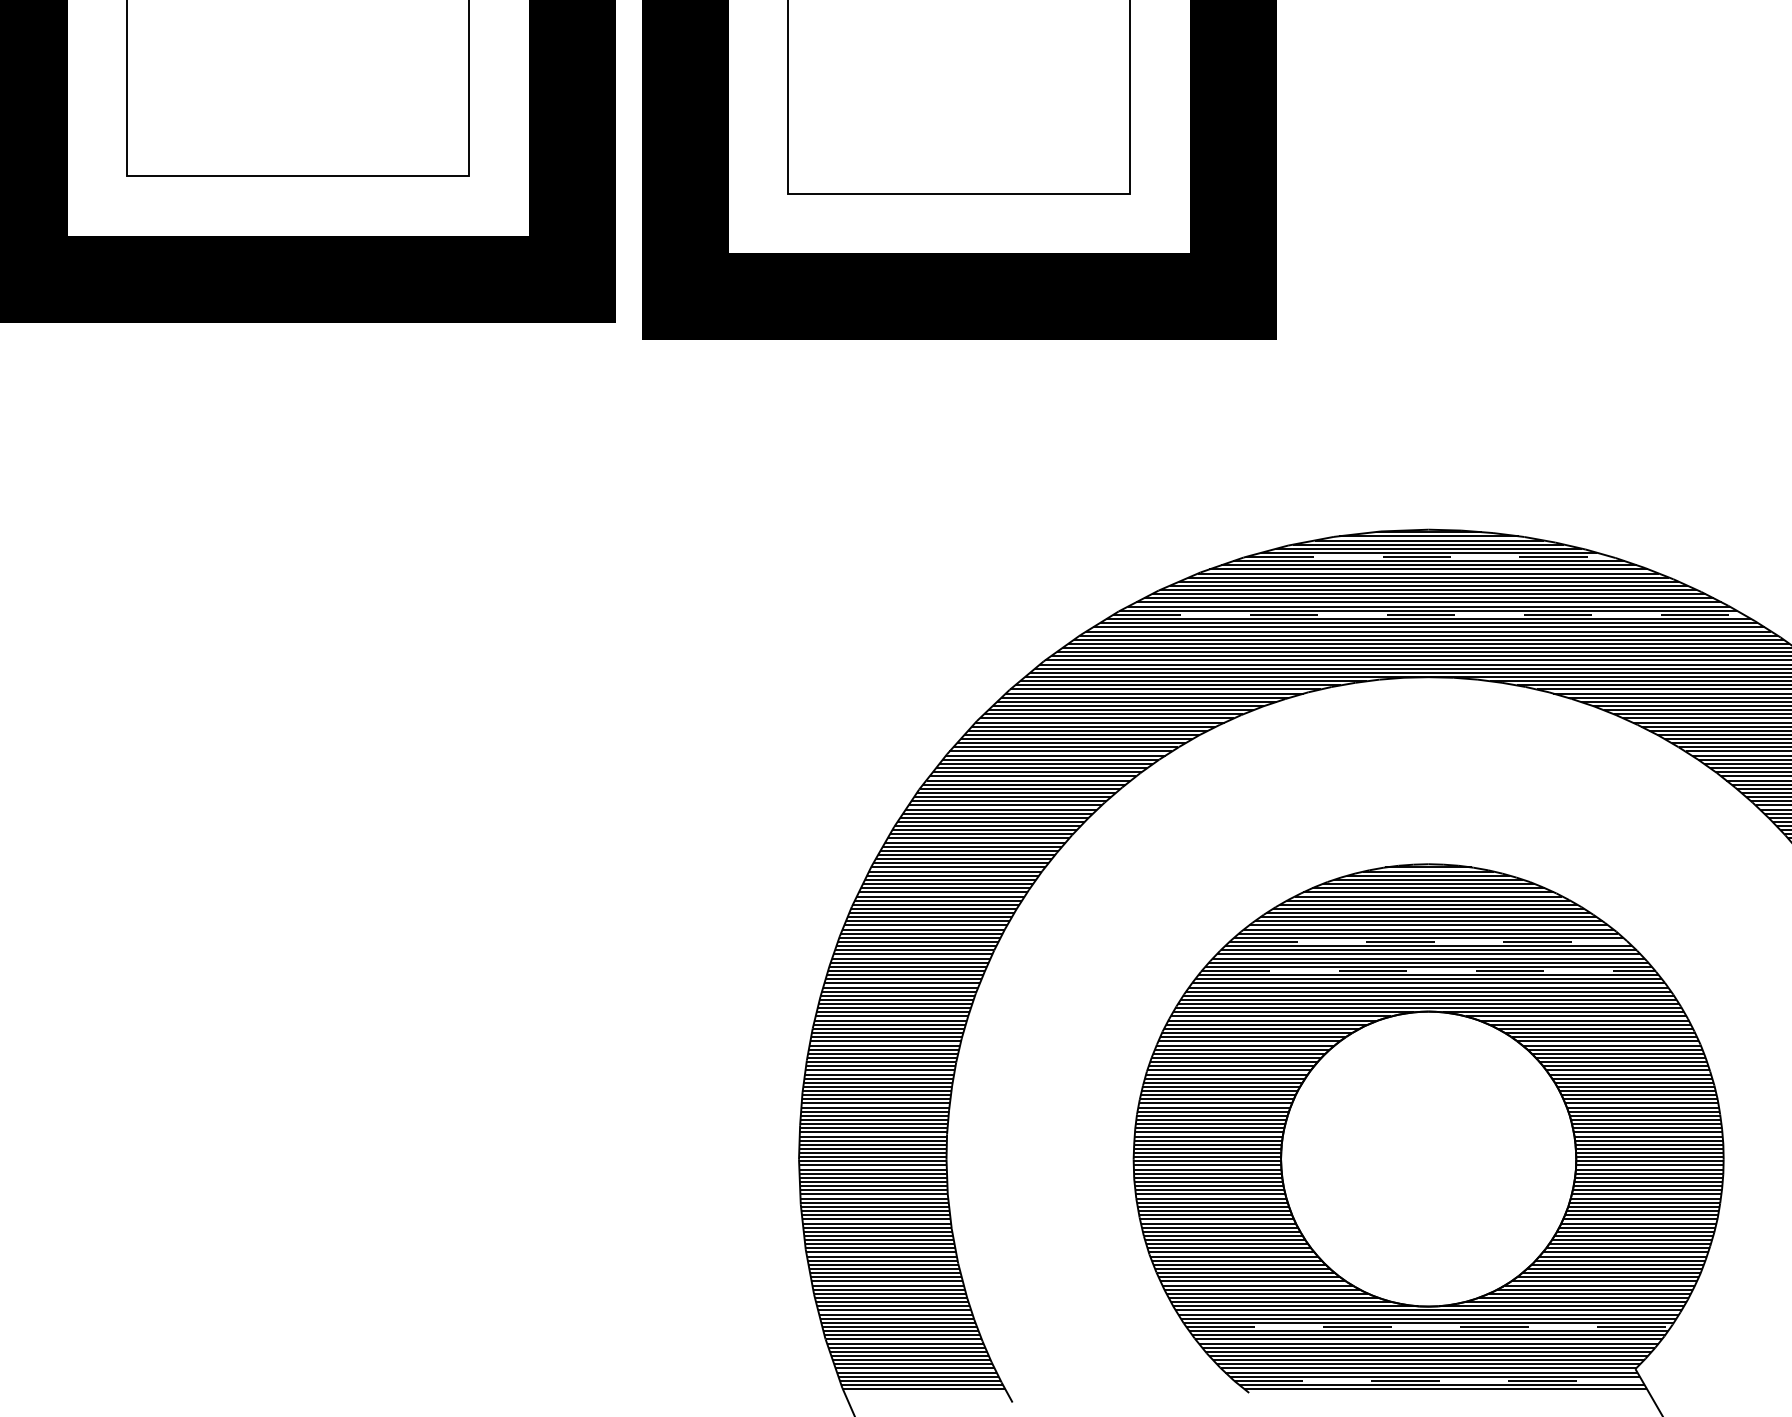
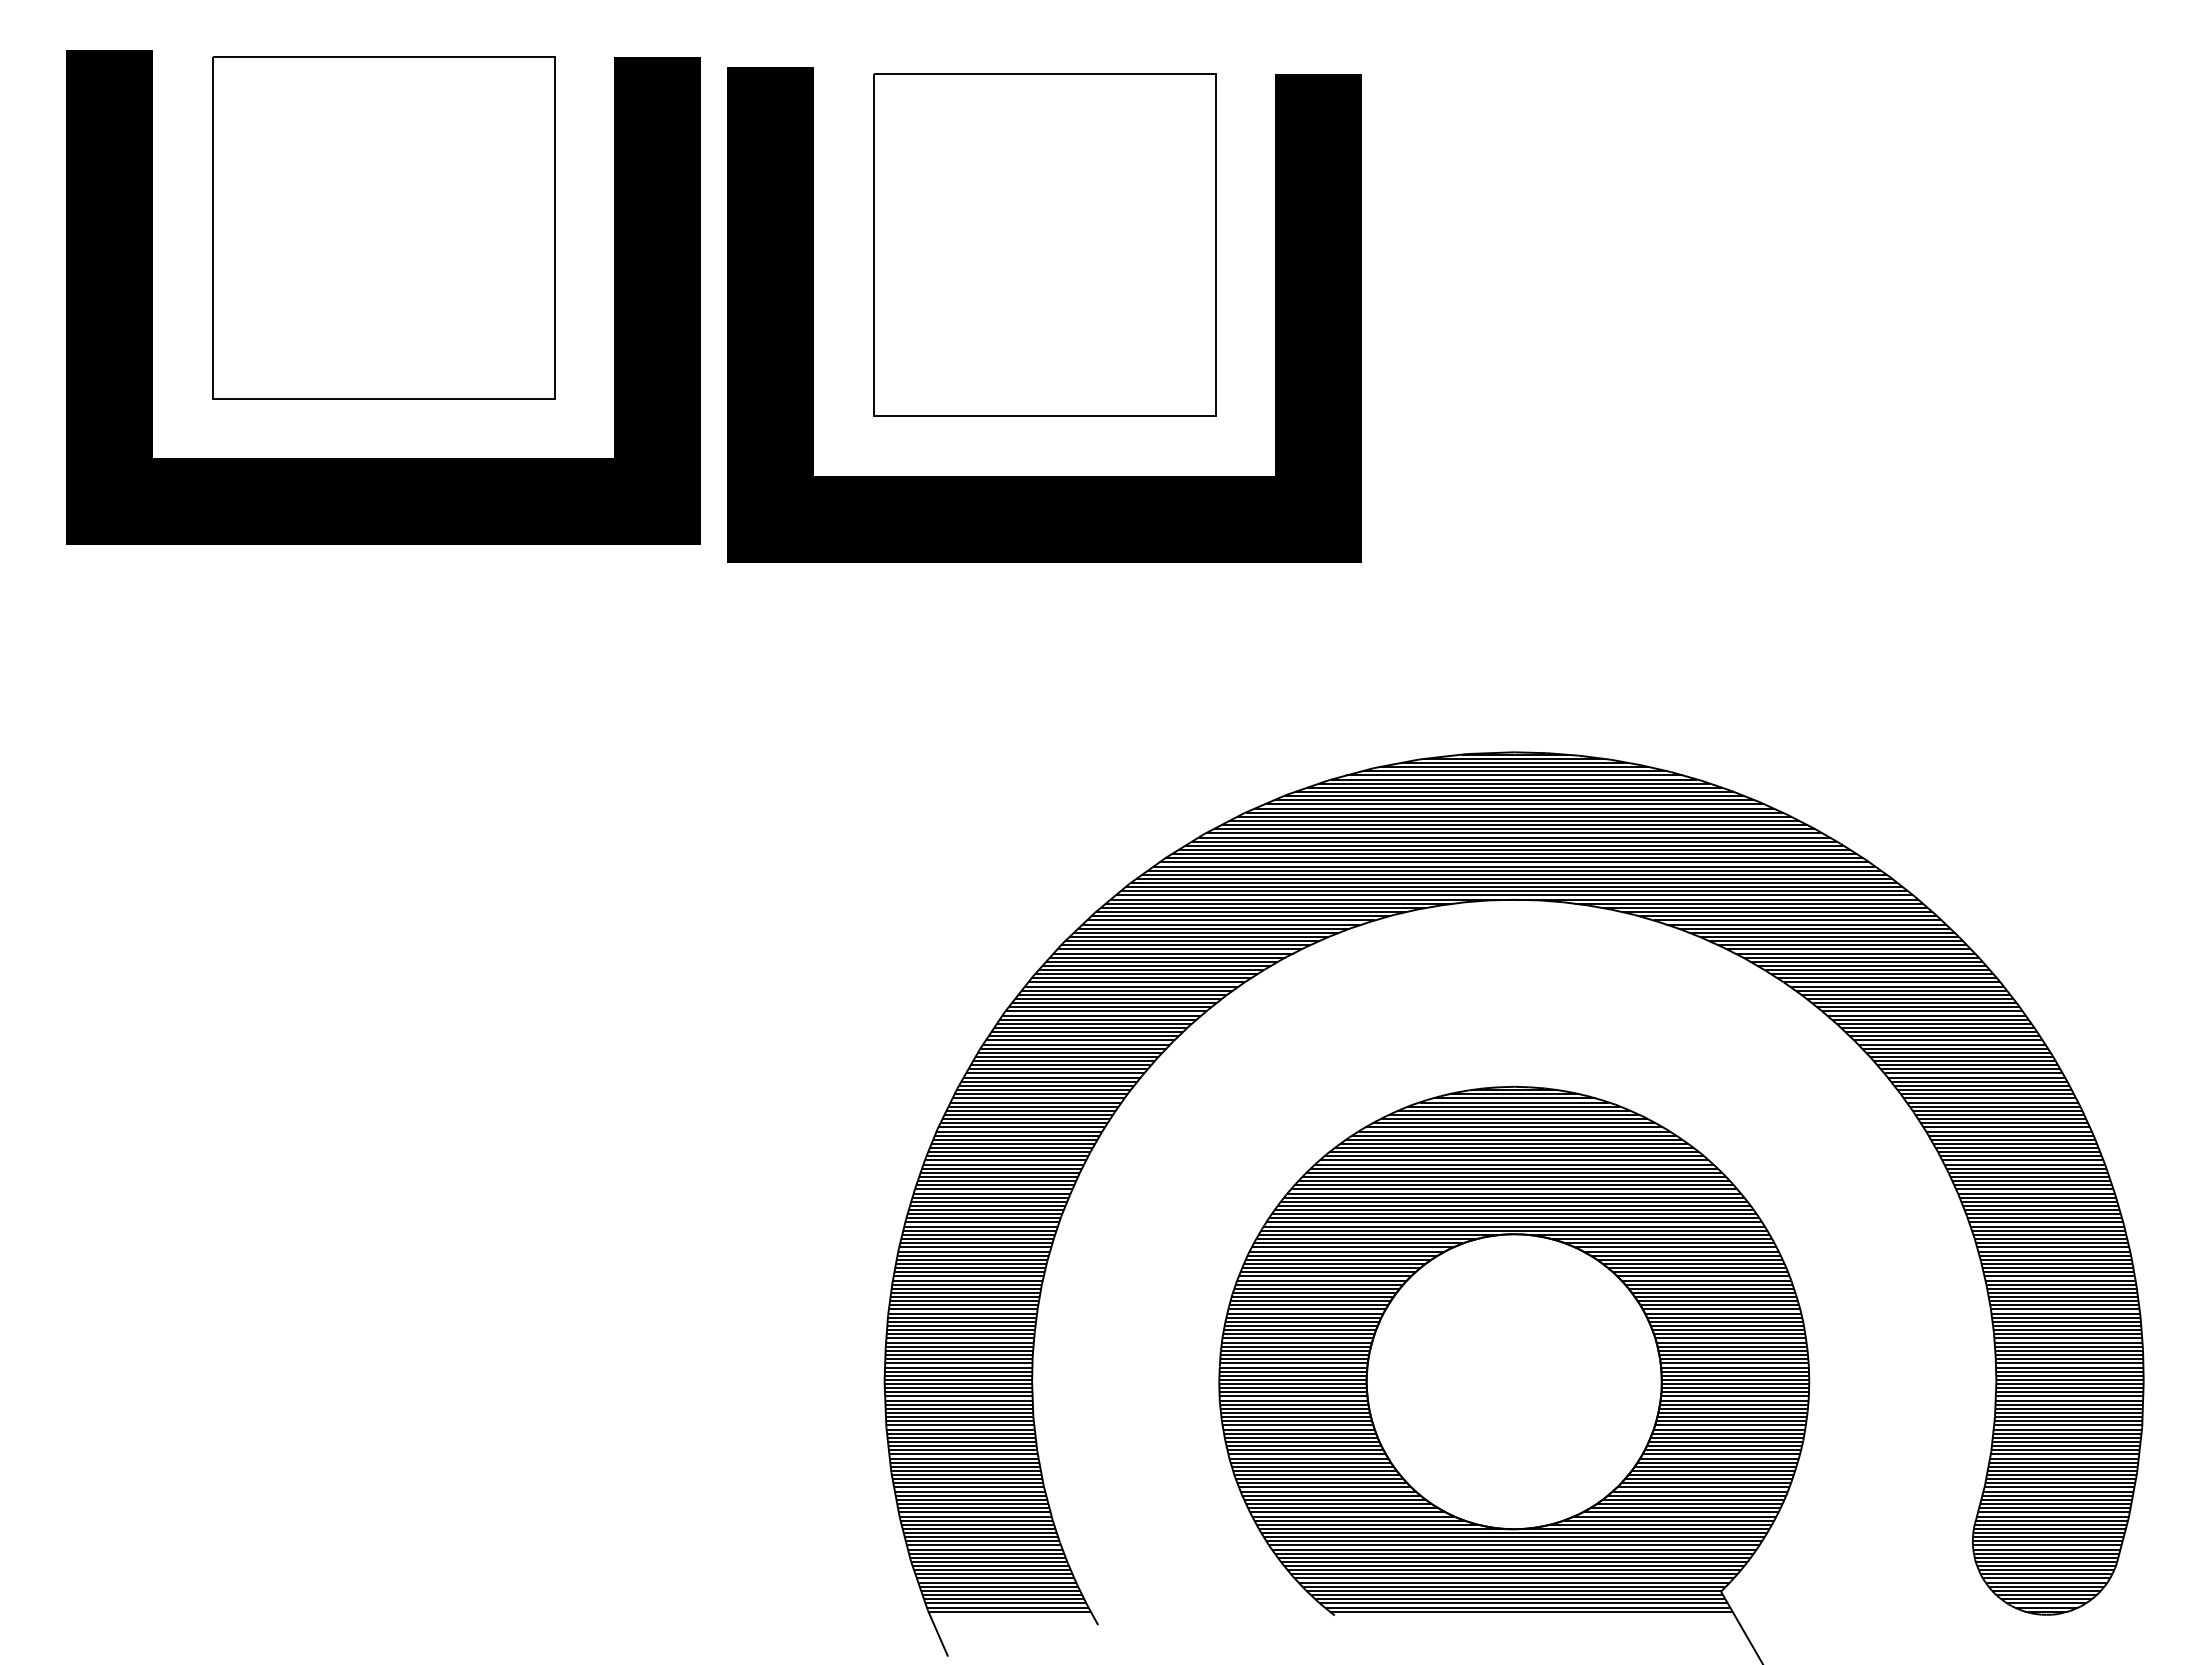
line: (1428, 556) -> (1514, 779), dashed -> solid
line: (1428, 614) -> (1514, 837), dashed -> solid
line: (1428, 941) -> (1514, 1164), dashed -> solid
line: (1428, 970) -> (1514, 1193), dashed -> solid
line: (1428, 1326) -> (1514, 1549), dashed -> solid
line: (1437, 1380) -> (1523, 1603), dashed -> solid

